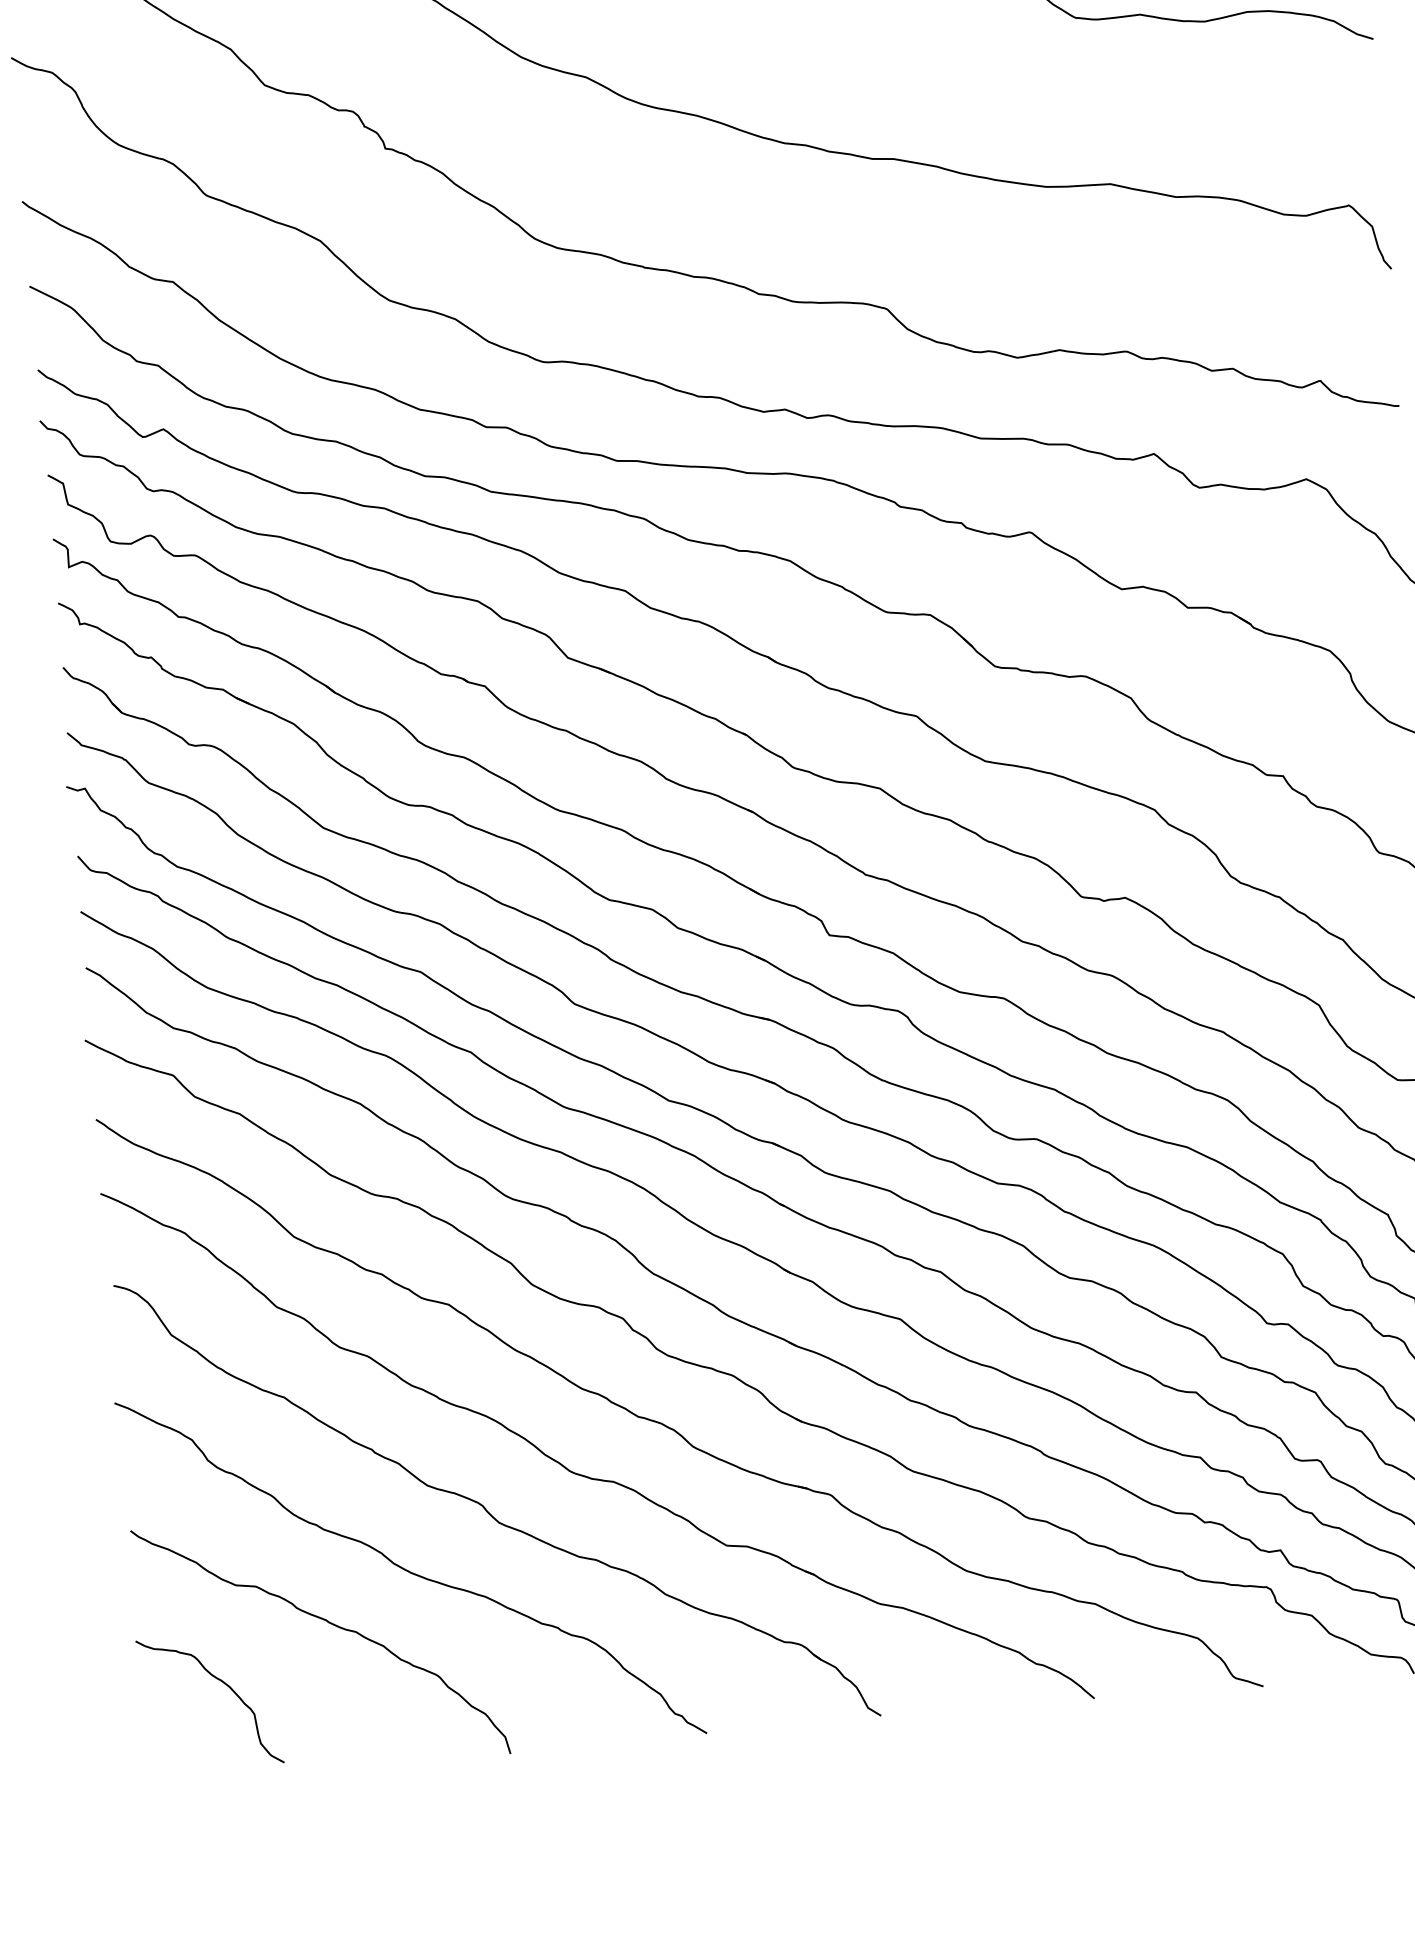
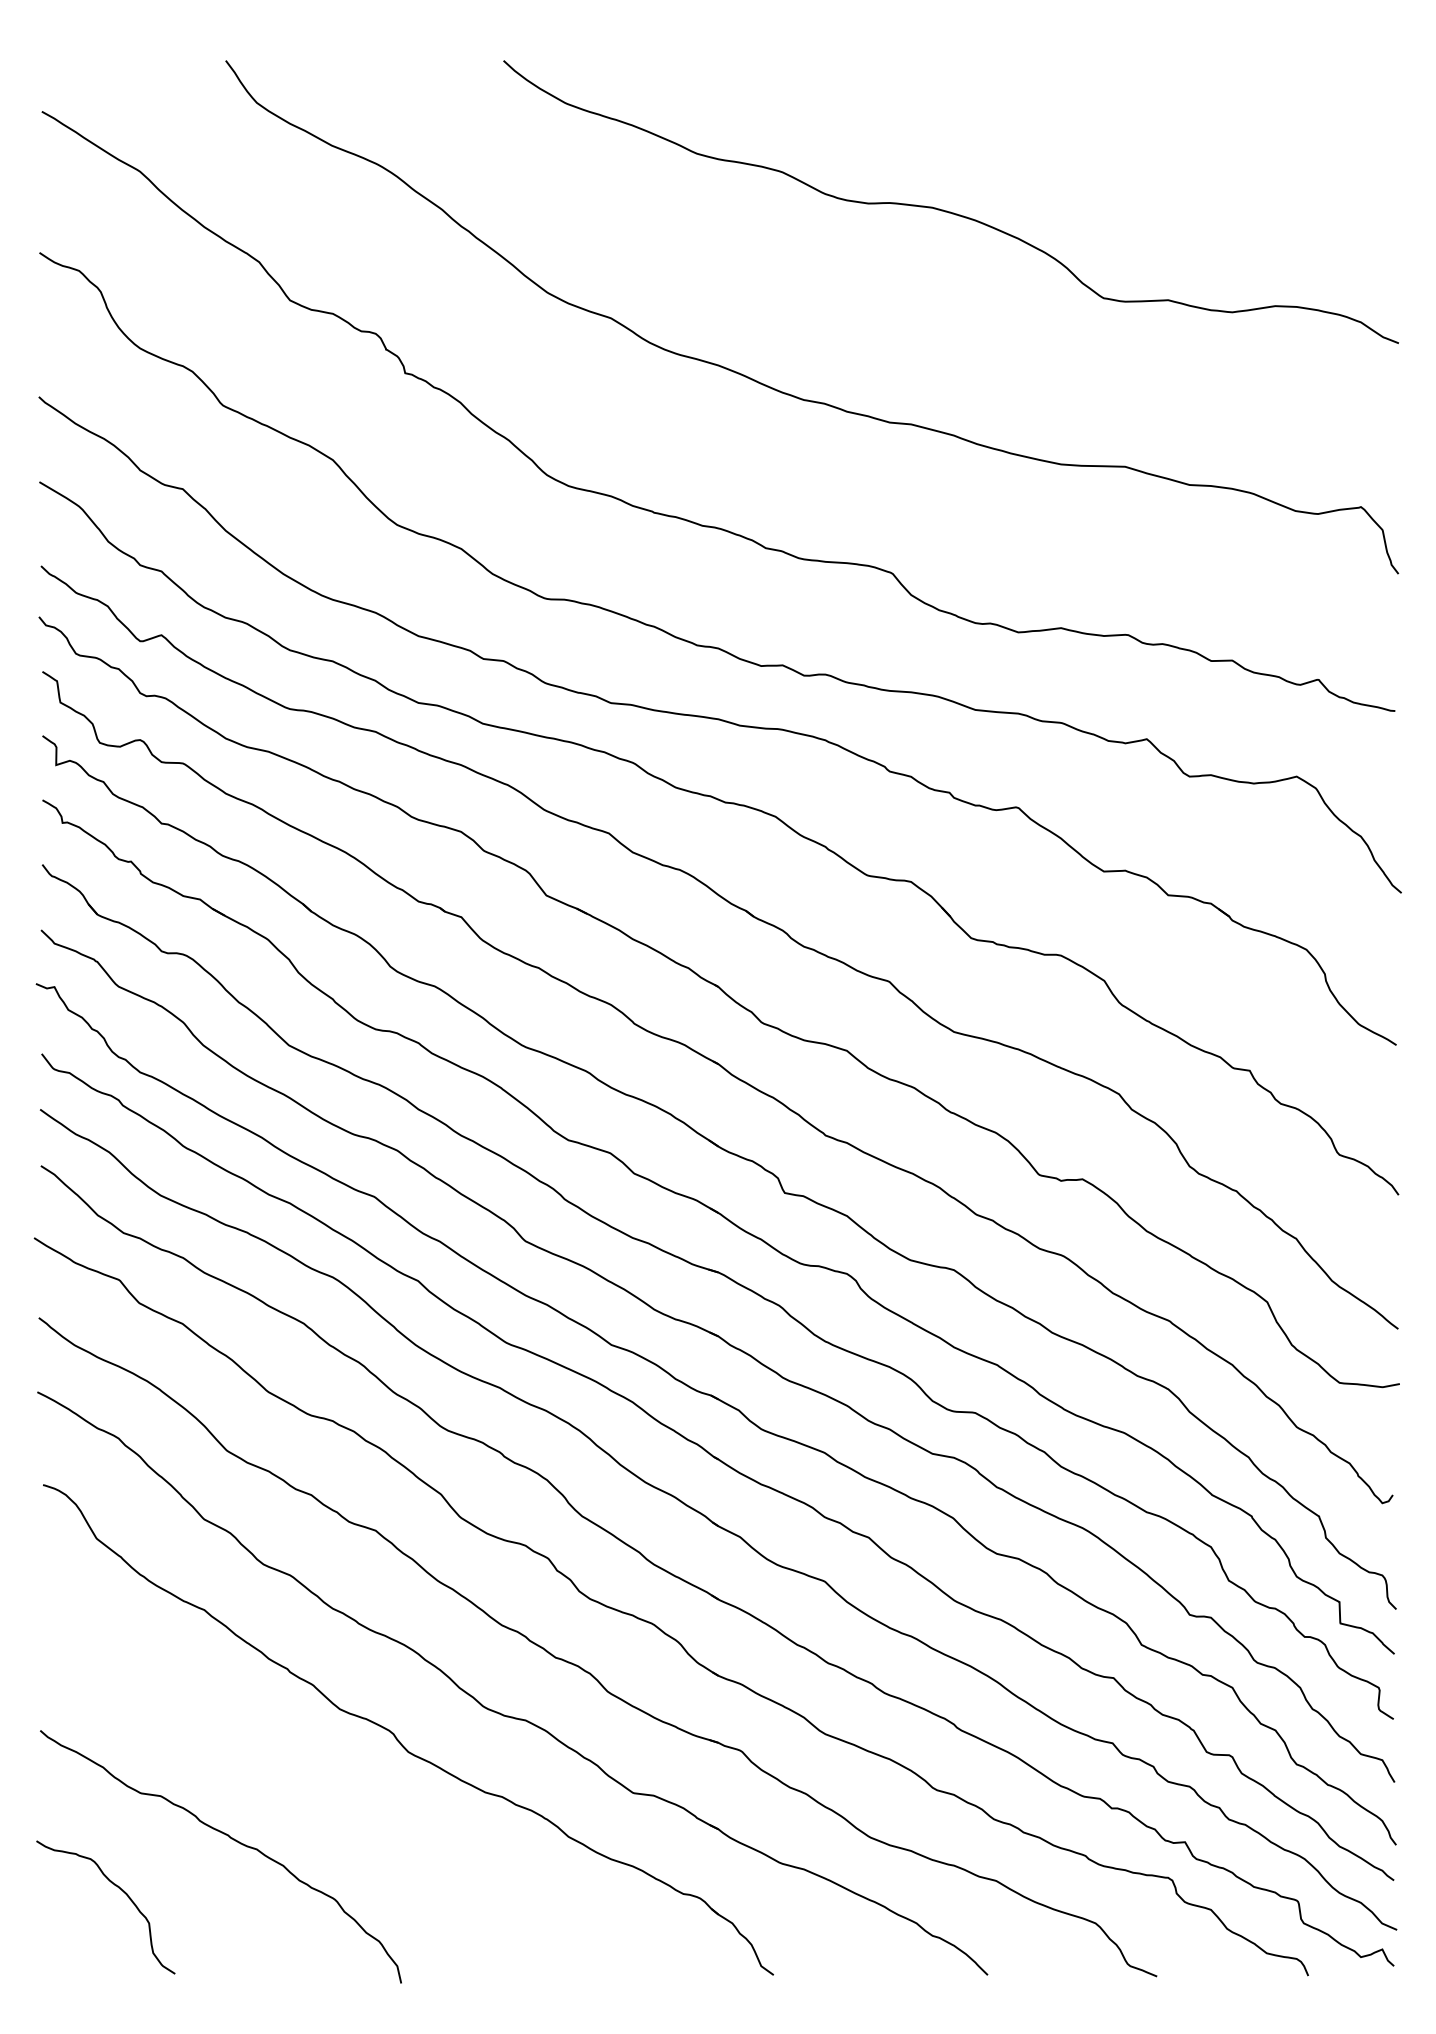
curve: (408, 1570) -> (314, 1792), removed

